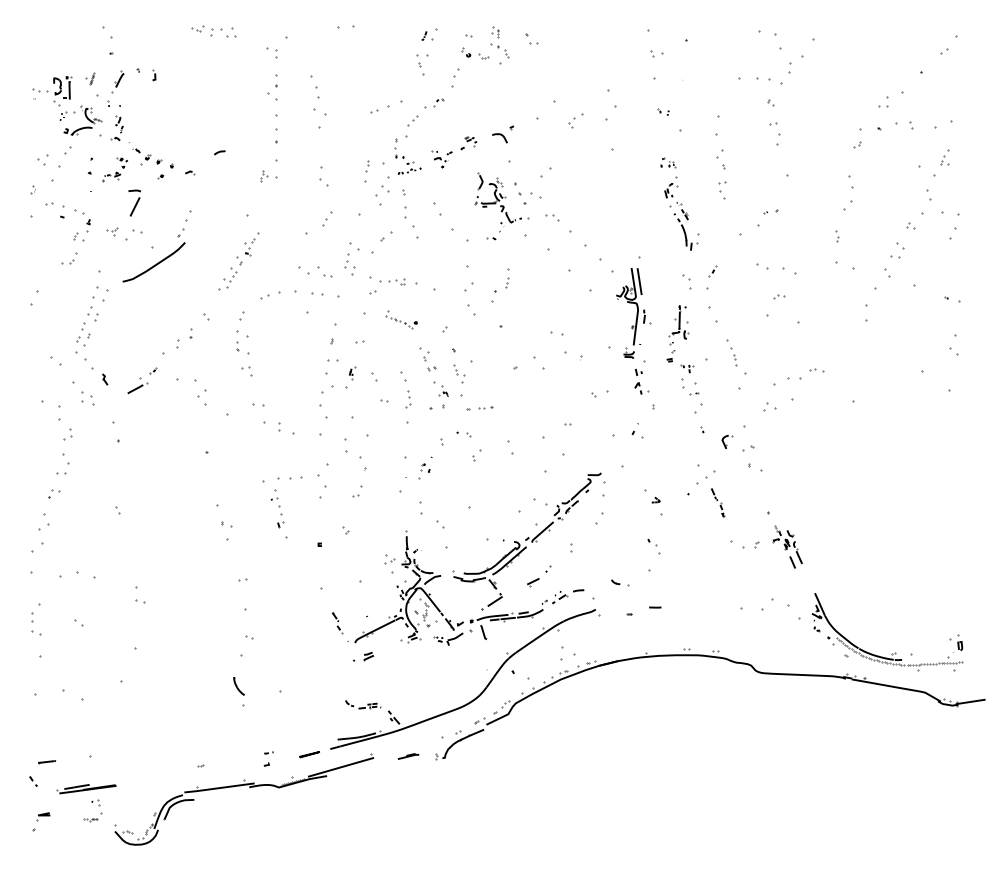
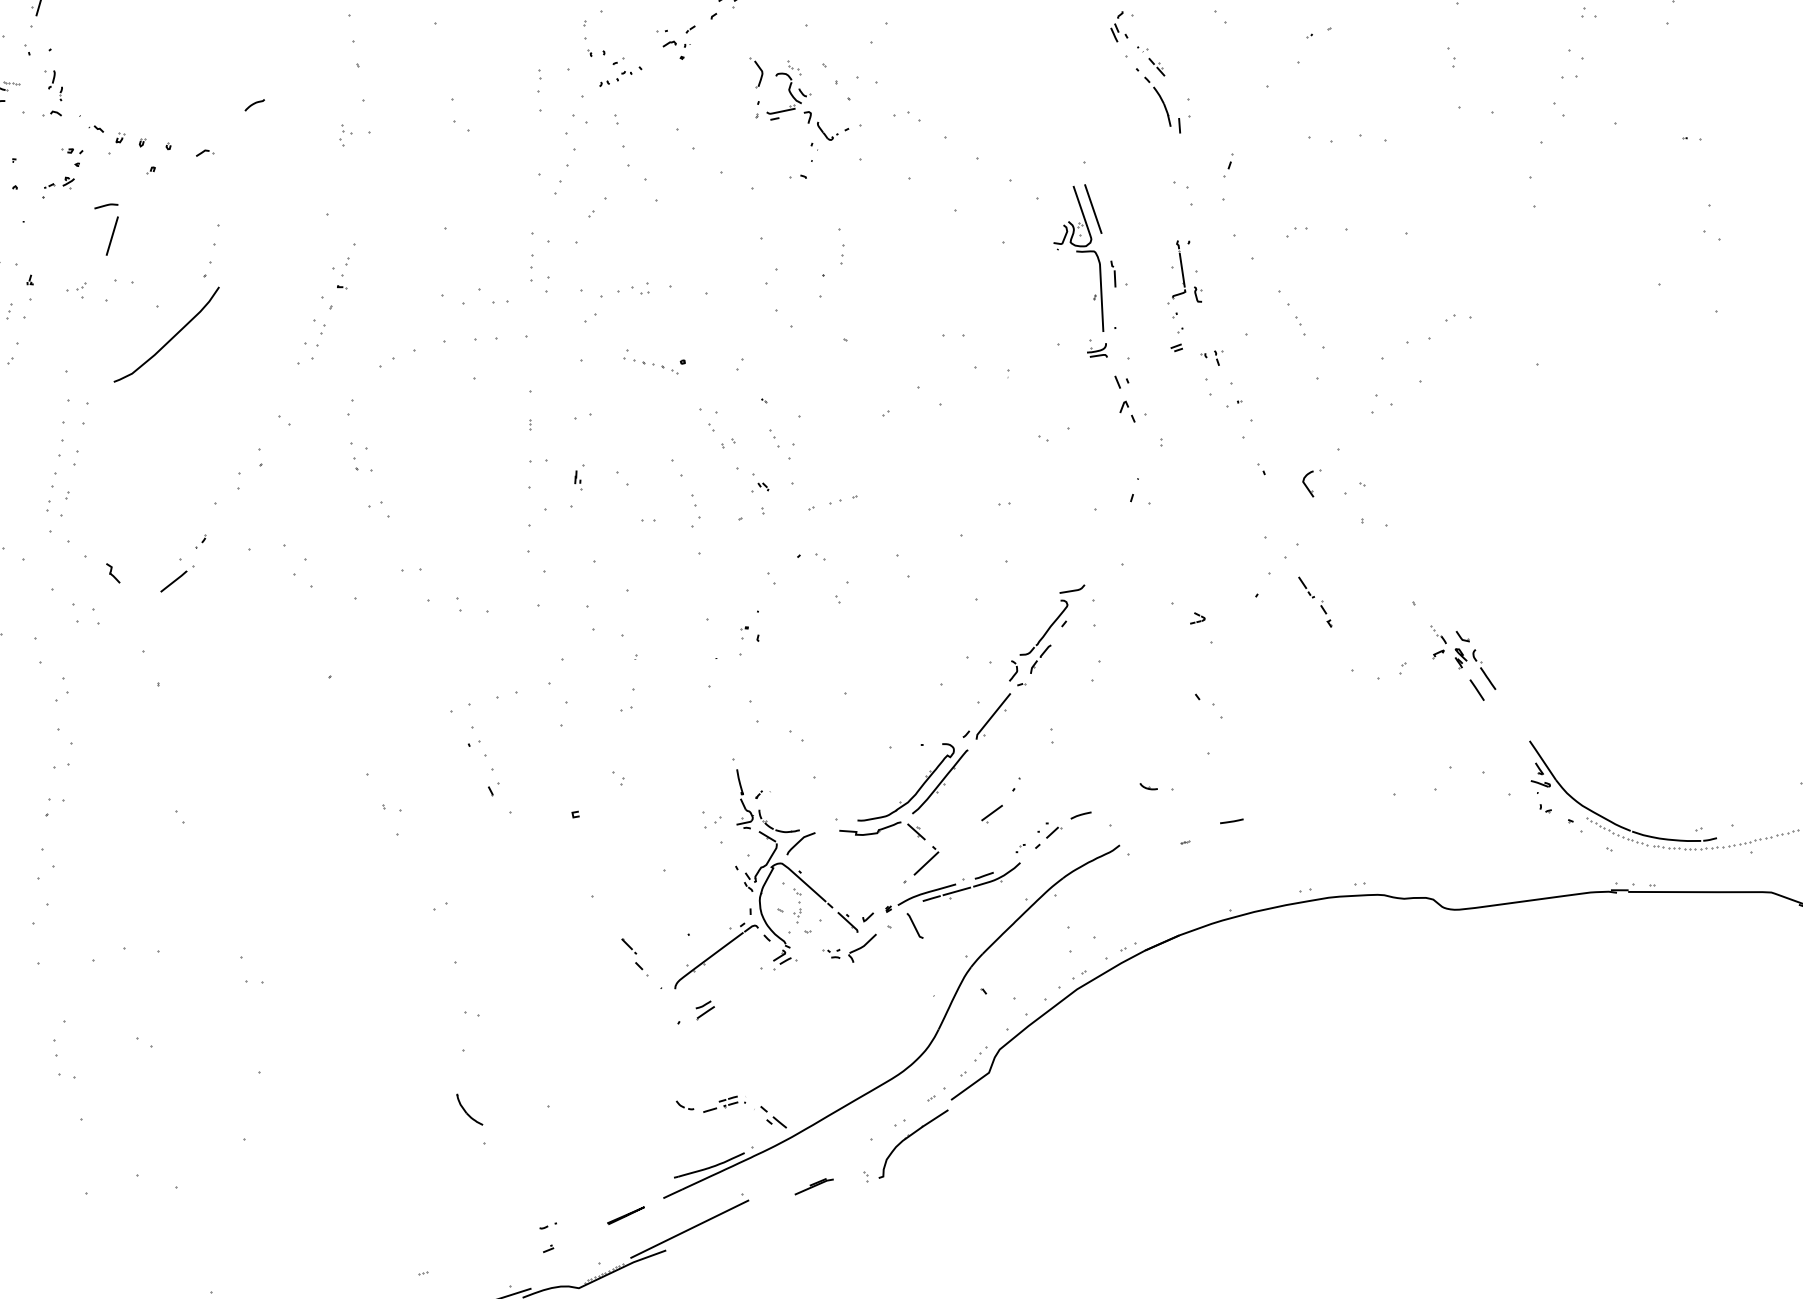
part: (327, 218) -> (562, 179), moved
part: (779, 296) -> (1298, 231), moved
part: (952, 299) -> (1692, 138), size x0.62
part: (243, 342) -> (363, 456), size x0.71
part: (270, 479) -> (459, 707), size x0.62

